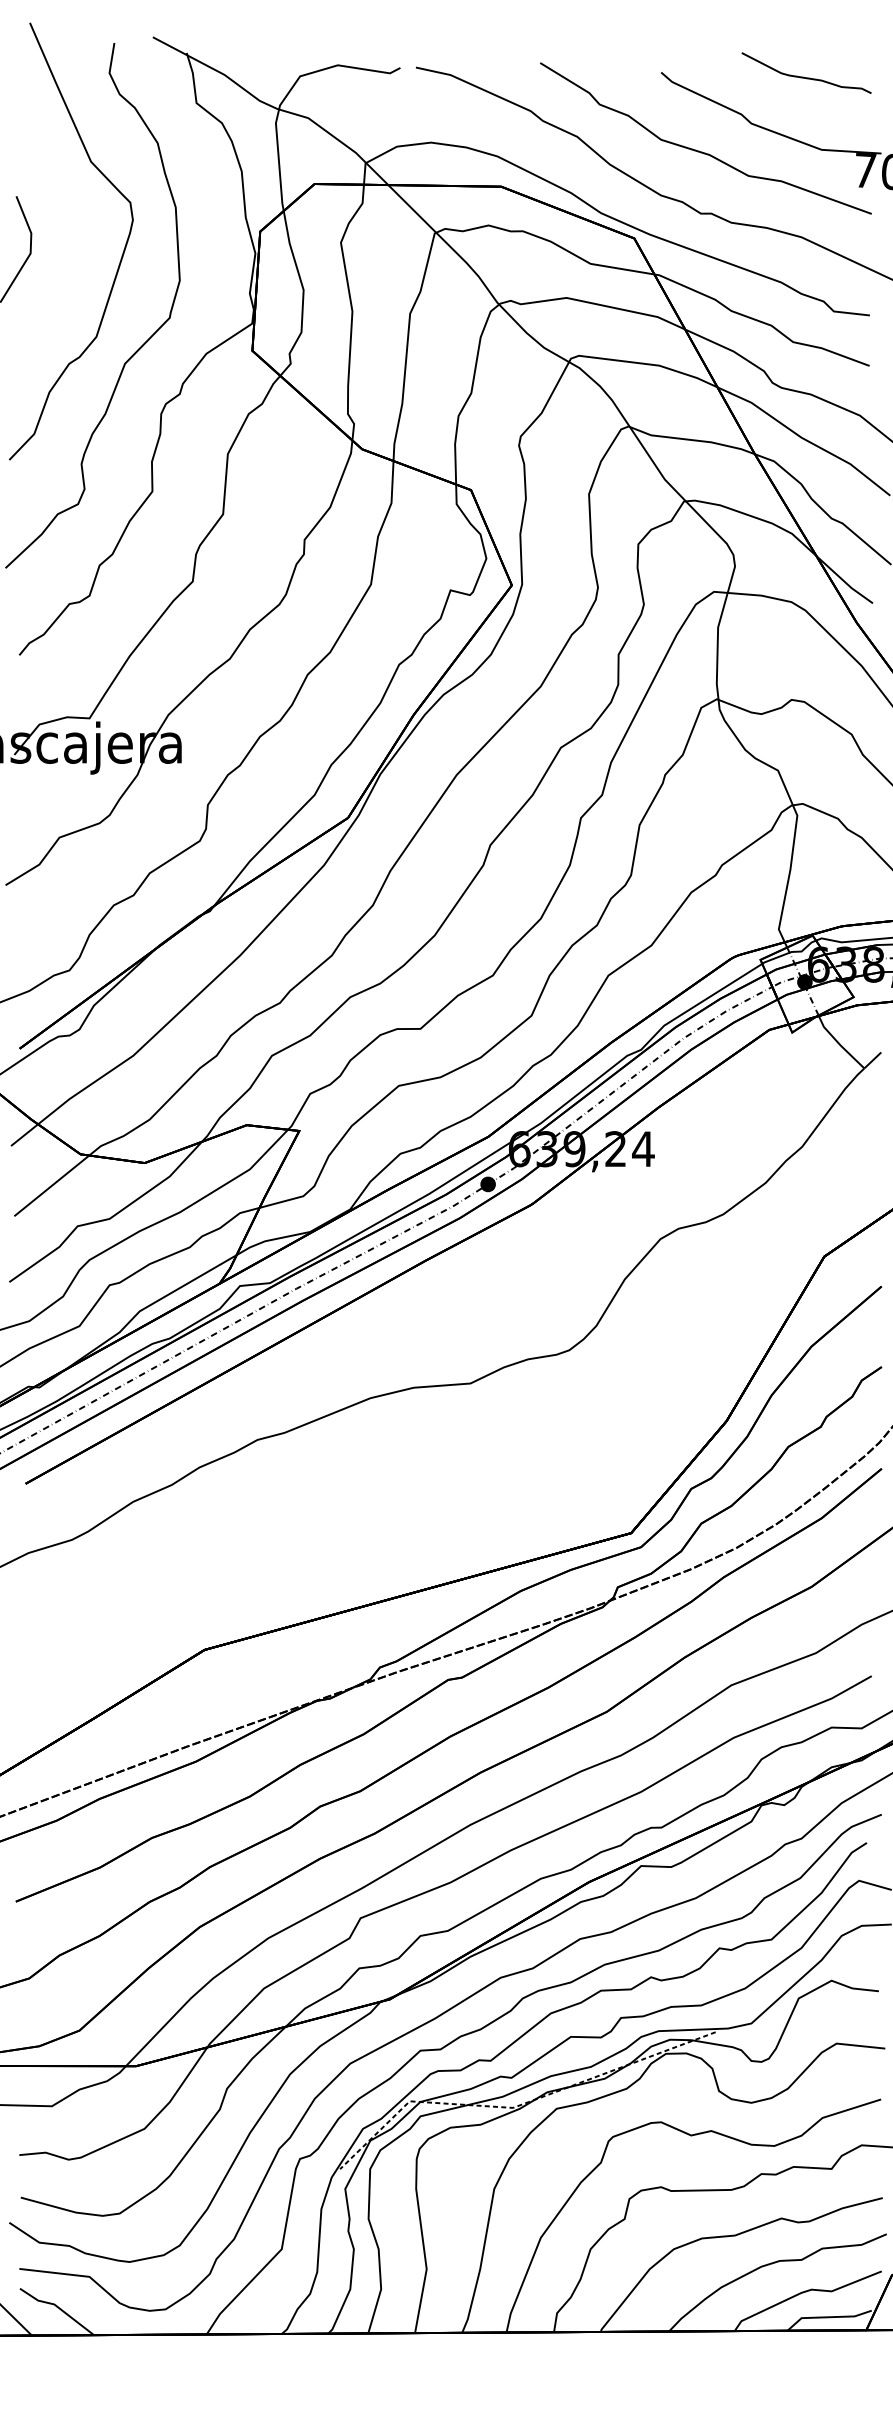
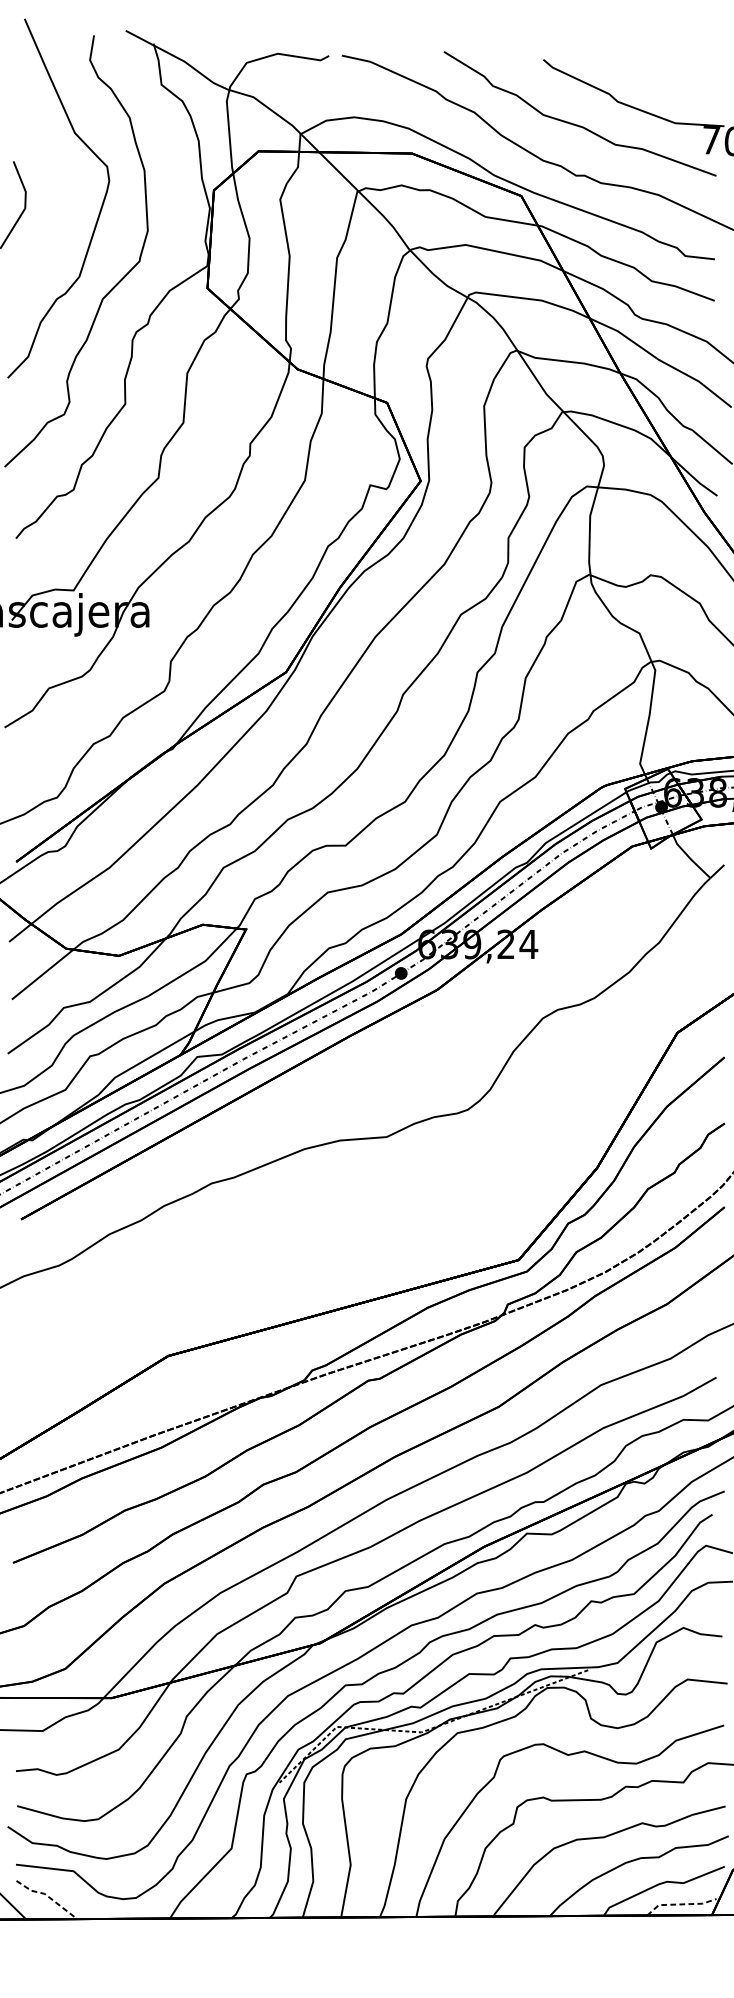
curve: (803, 76) -> (660, 62), removed
line: (58, 2307) -> (48, 1896), solid -> dashed
line: (828, 2317) -> (680, 1904), solid -> dashed

